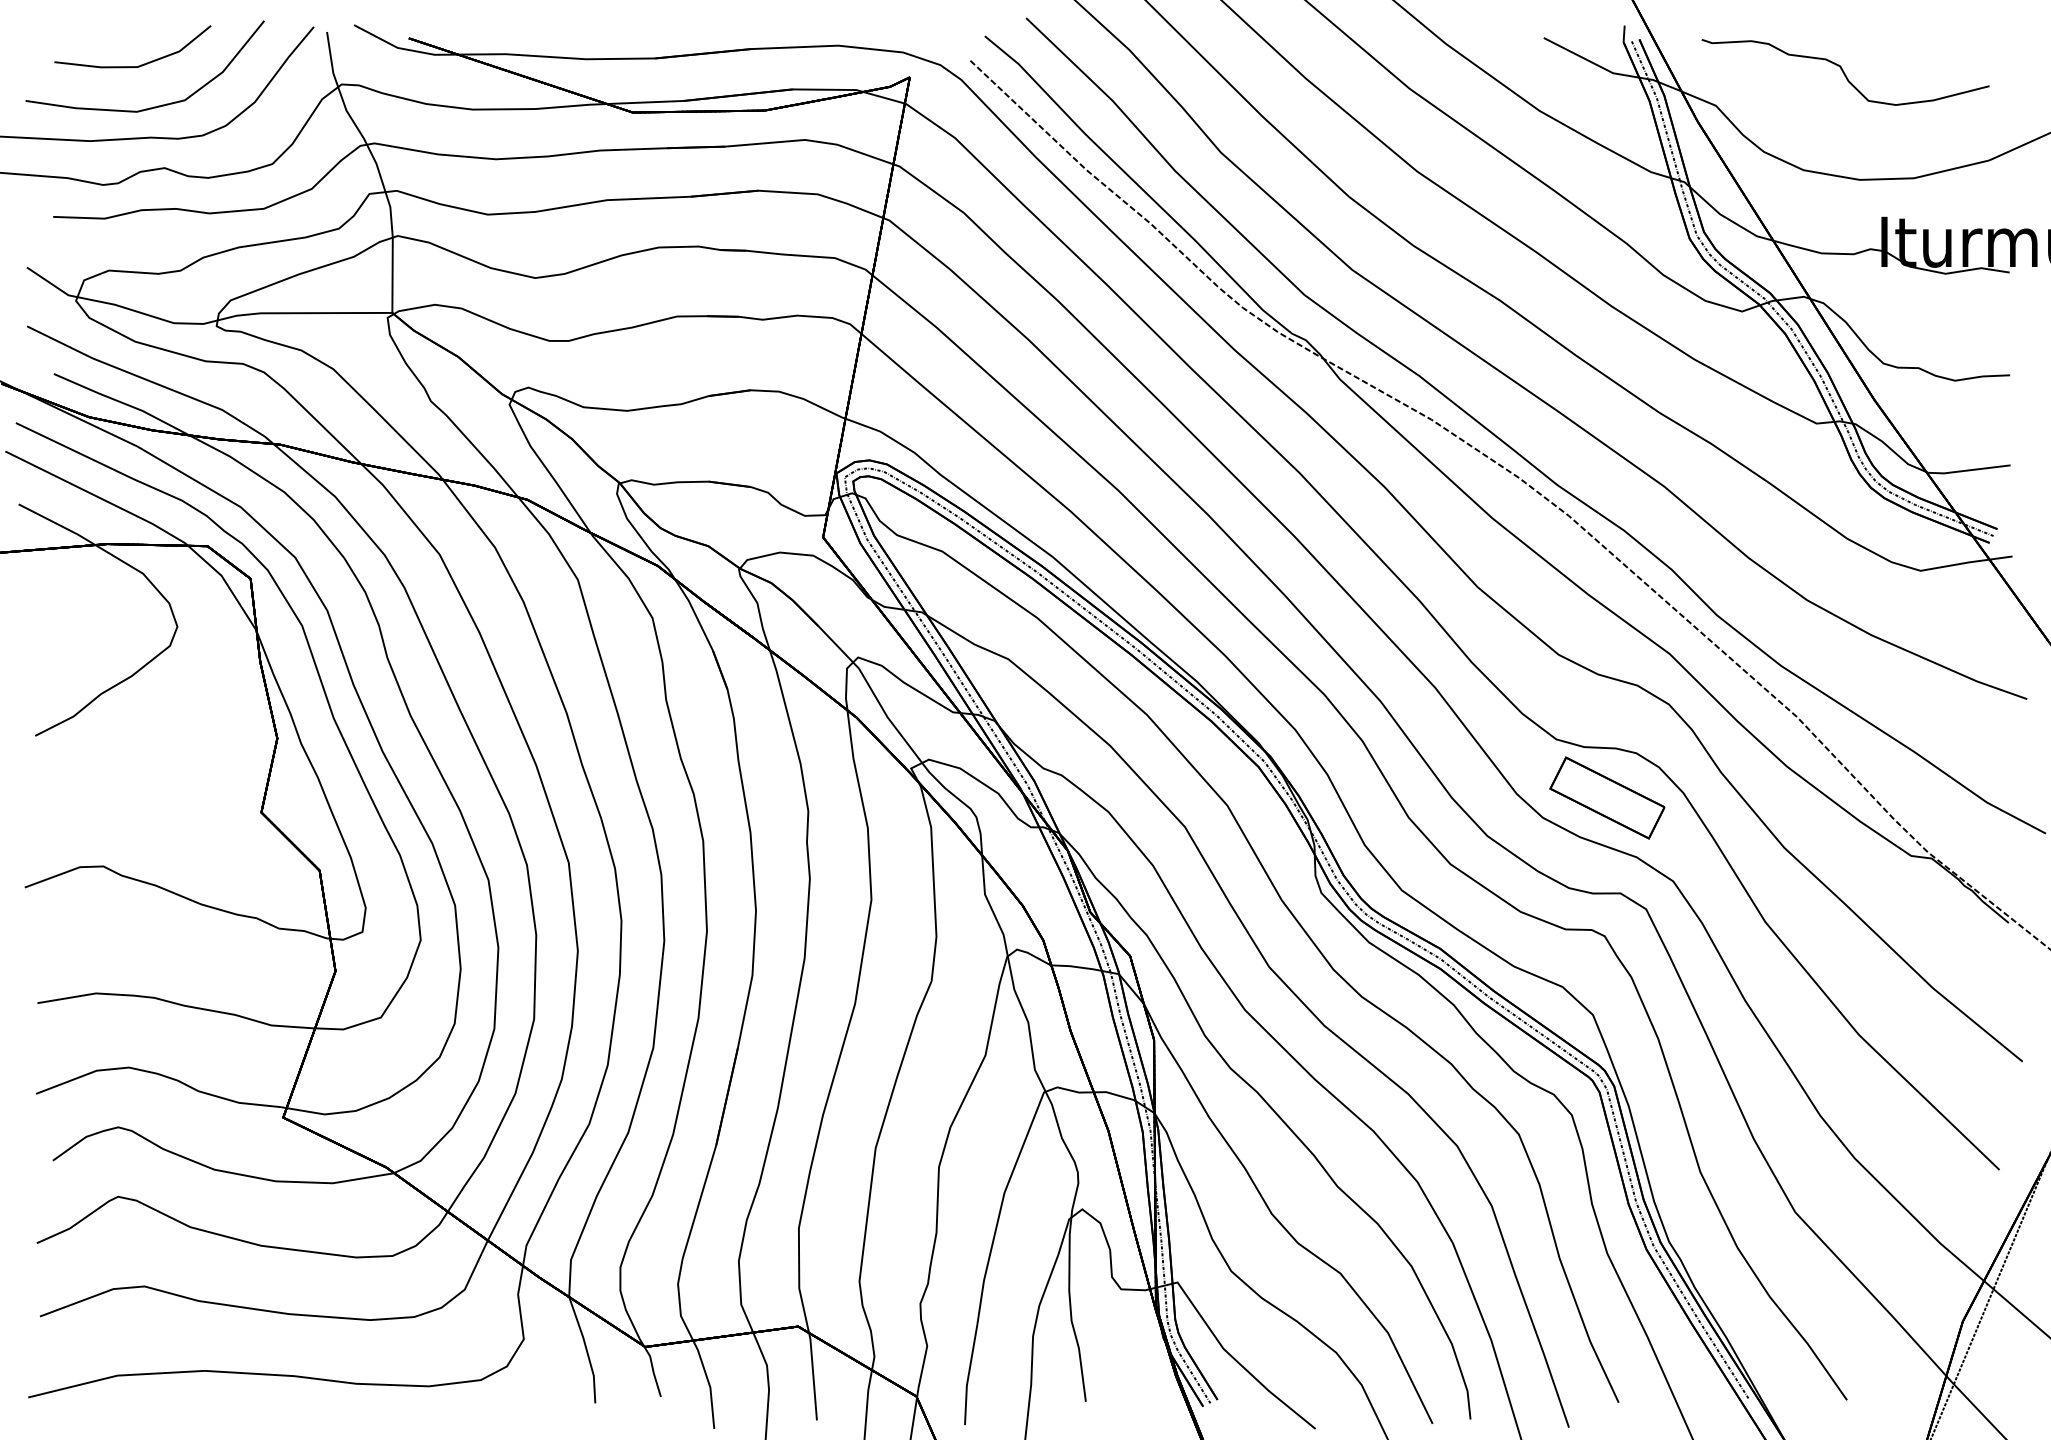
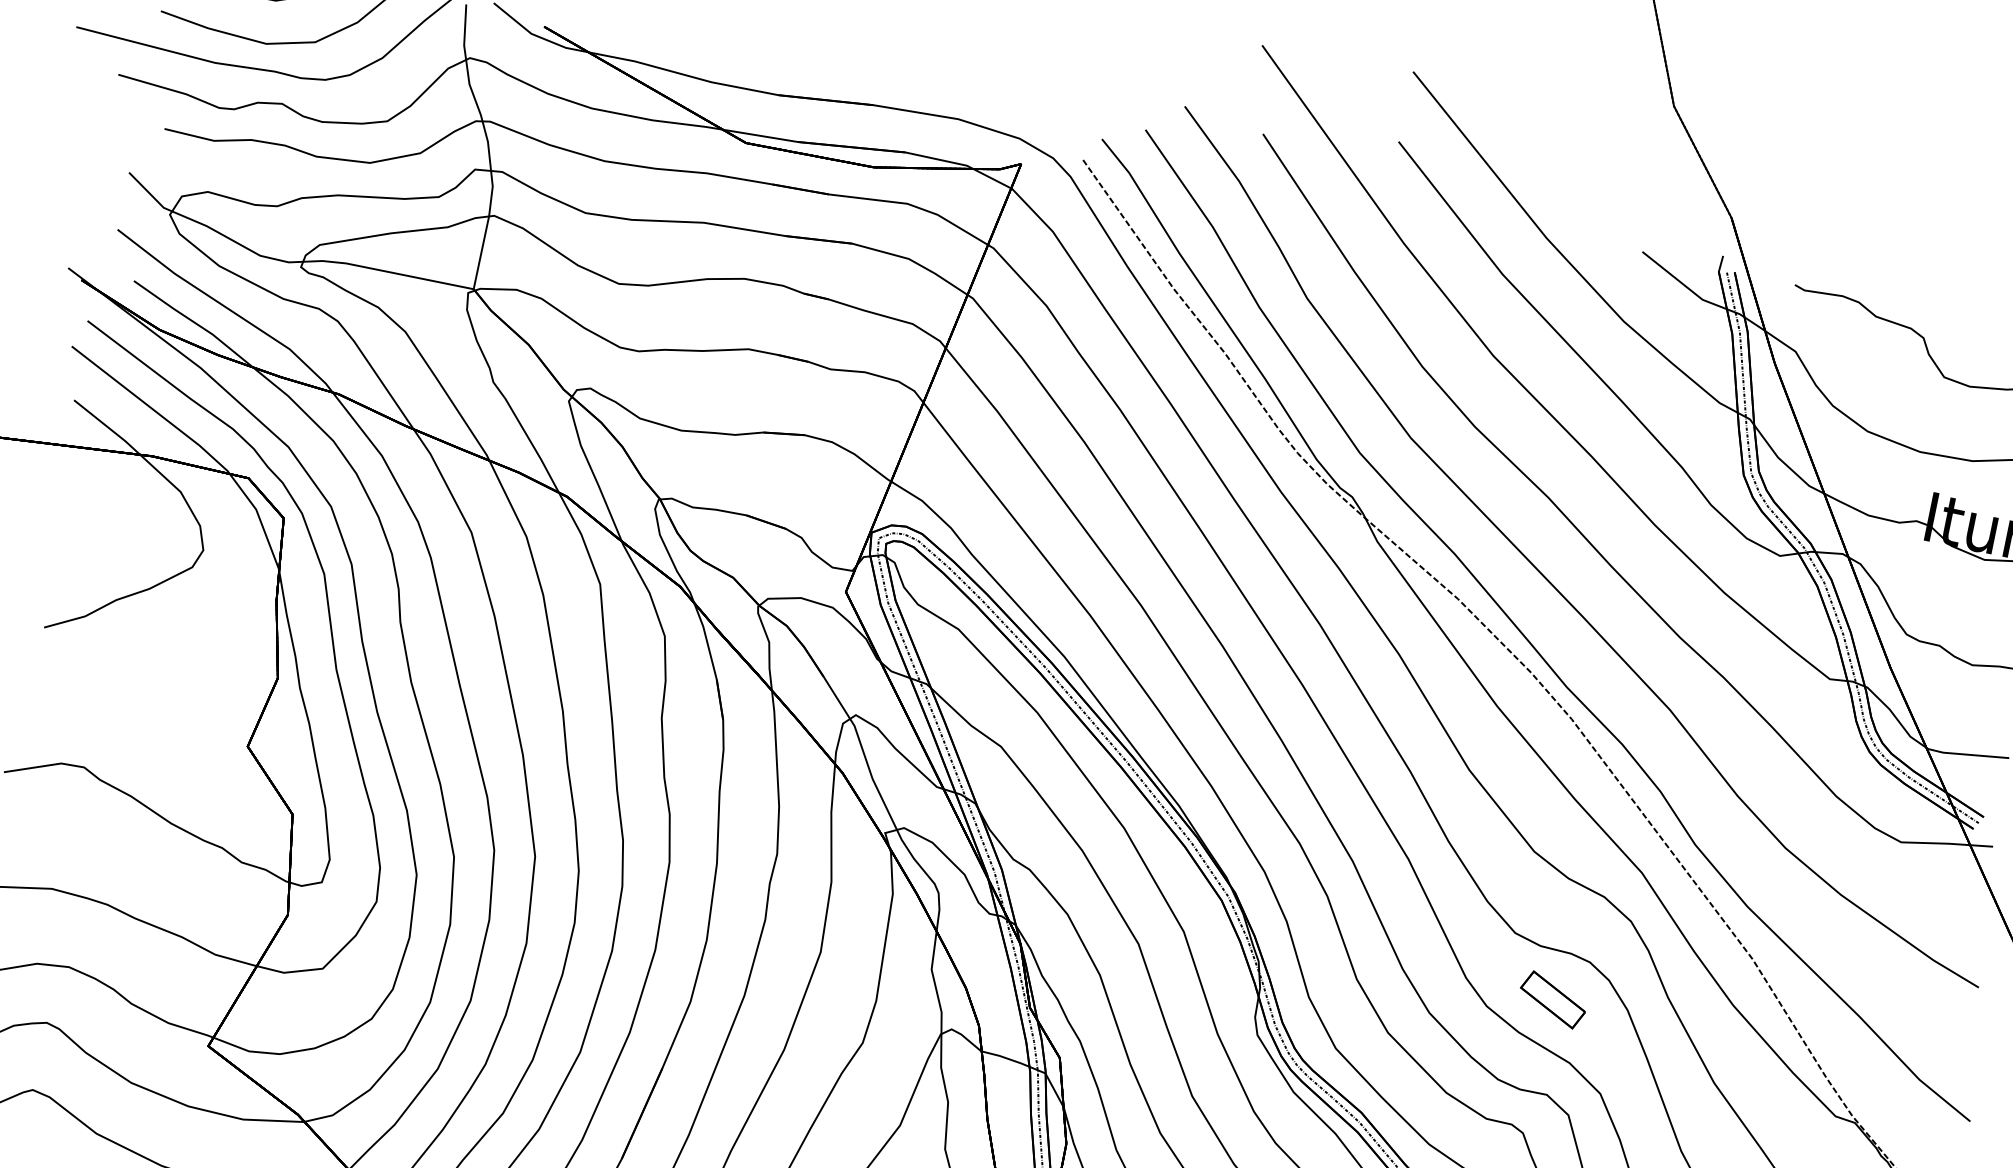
part: (1607, 797) -> (1553, 999), size x0.6

